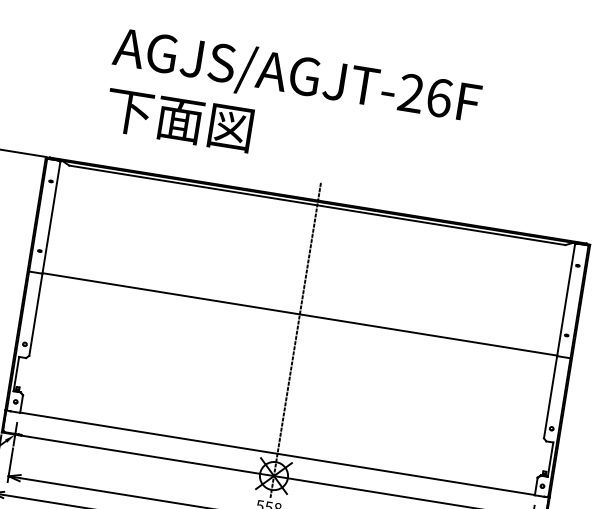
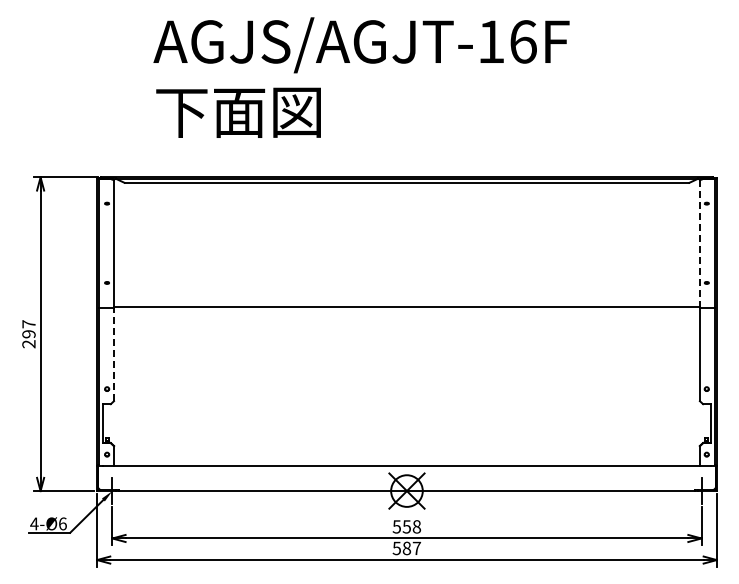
text: (411, 93) -> (491, 41), AGJS/AGJT-26F -> AGJS/AGJT-16F
line: (565, 299) -> (699, 243), solid -> dashed
line: (36, 314) -> (114, 354), solid -> dashed
line: (295, 339) -> (406, 335), removed

